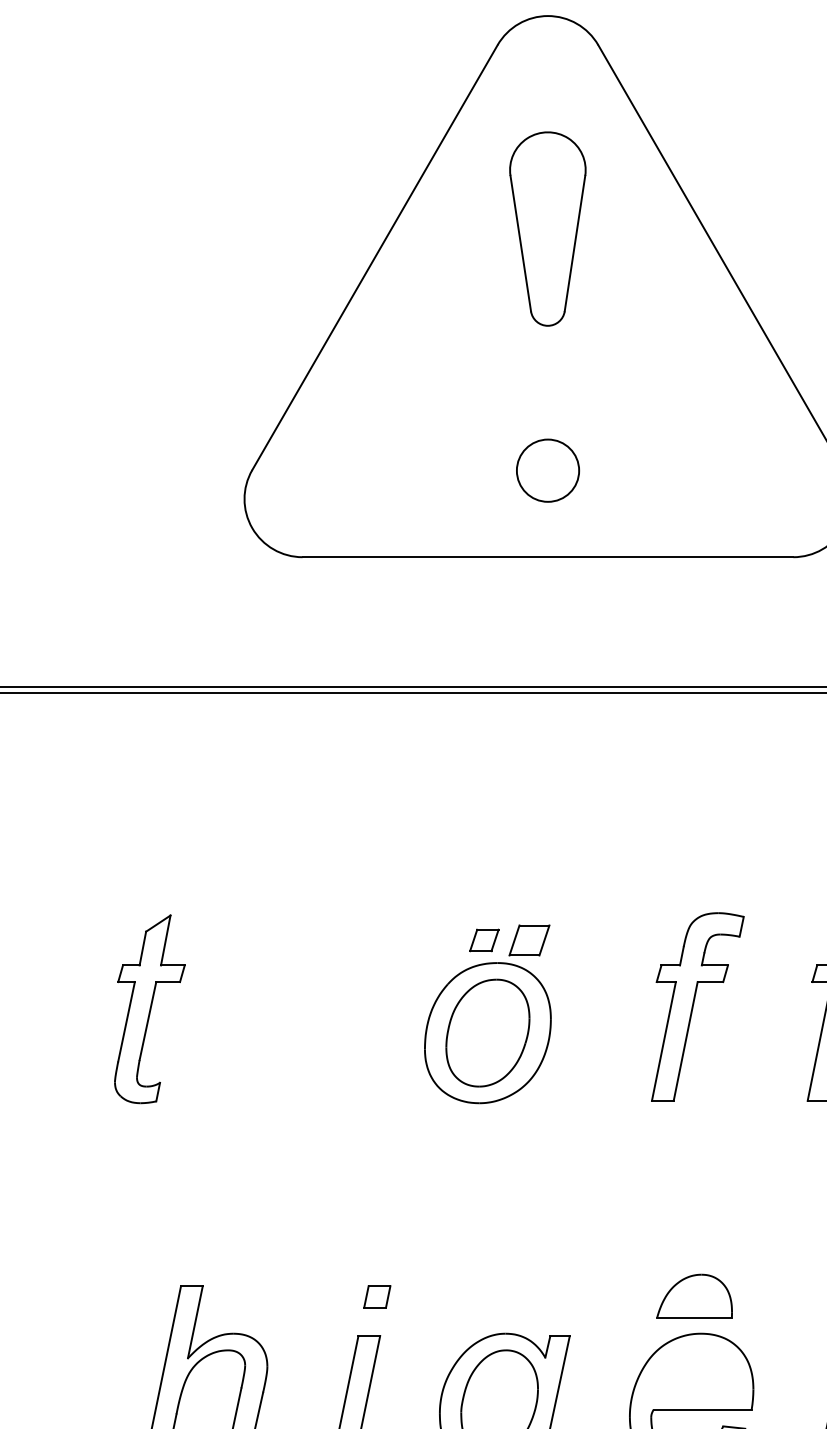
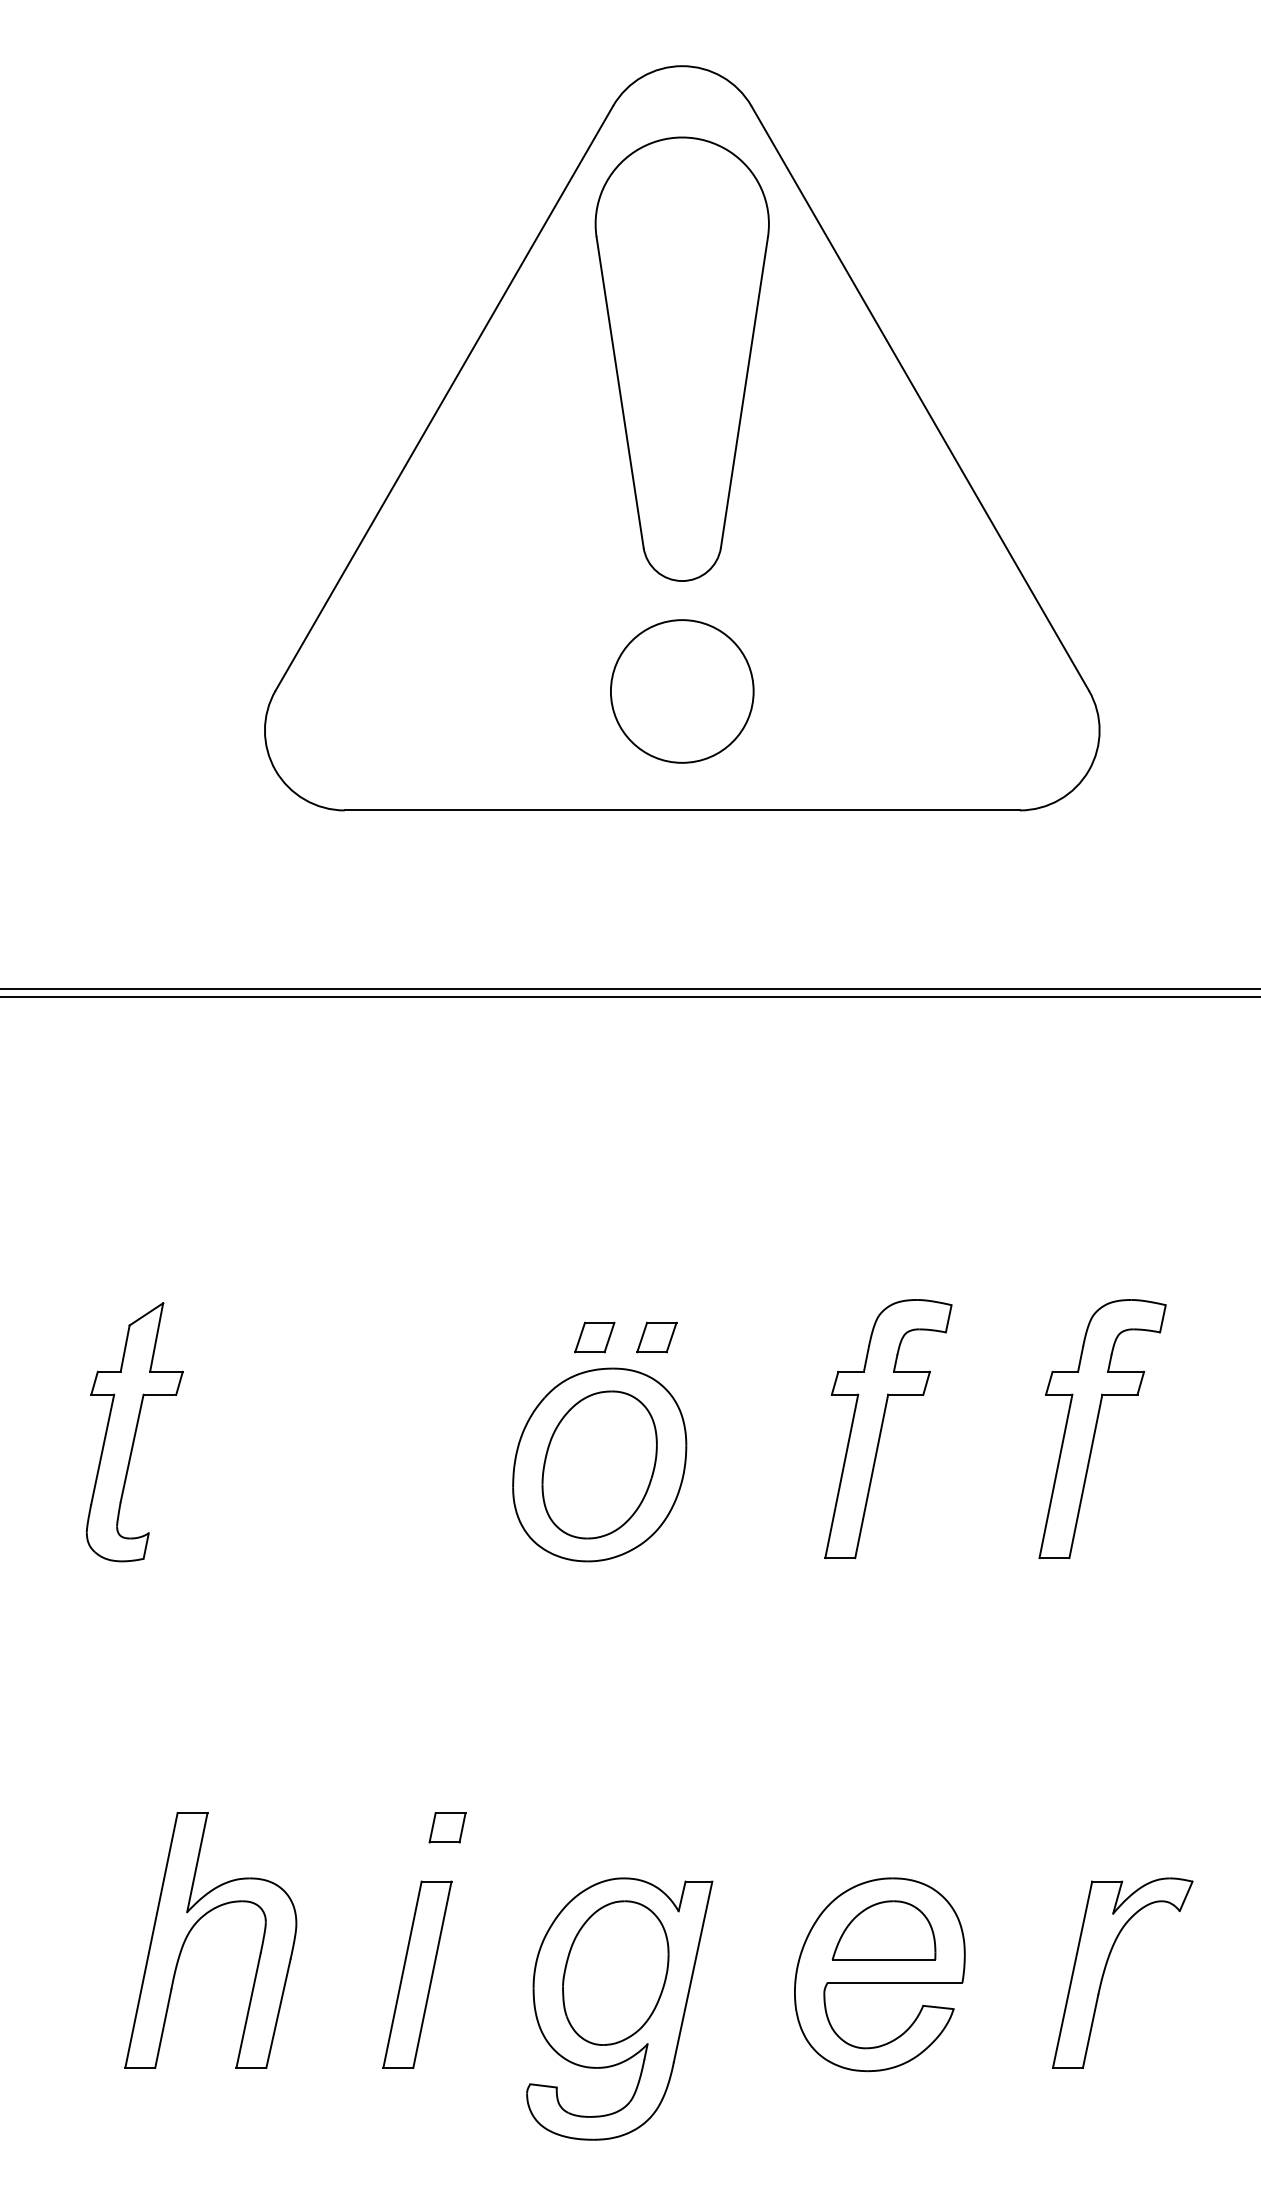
part: (547, 228) -> (681, 358), size x1.67
circle: (548, 470) -> (682, 691), size x1.67
part: (529, 940) -> (656, 1337), size x0.71
part: (694, 1295) -> (883, 1930), moved

